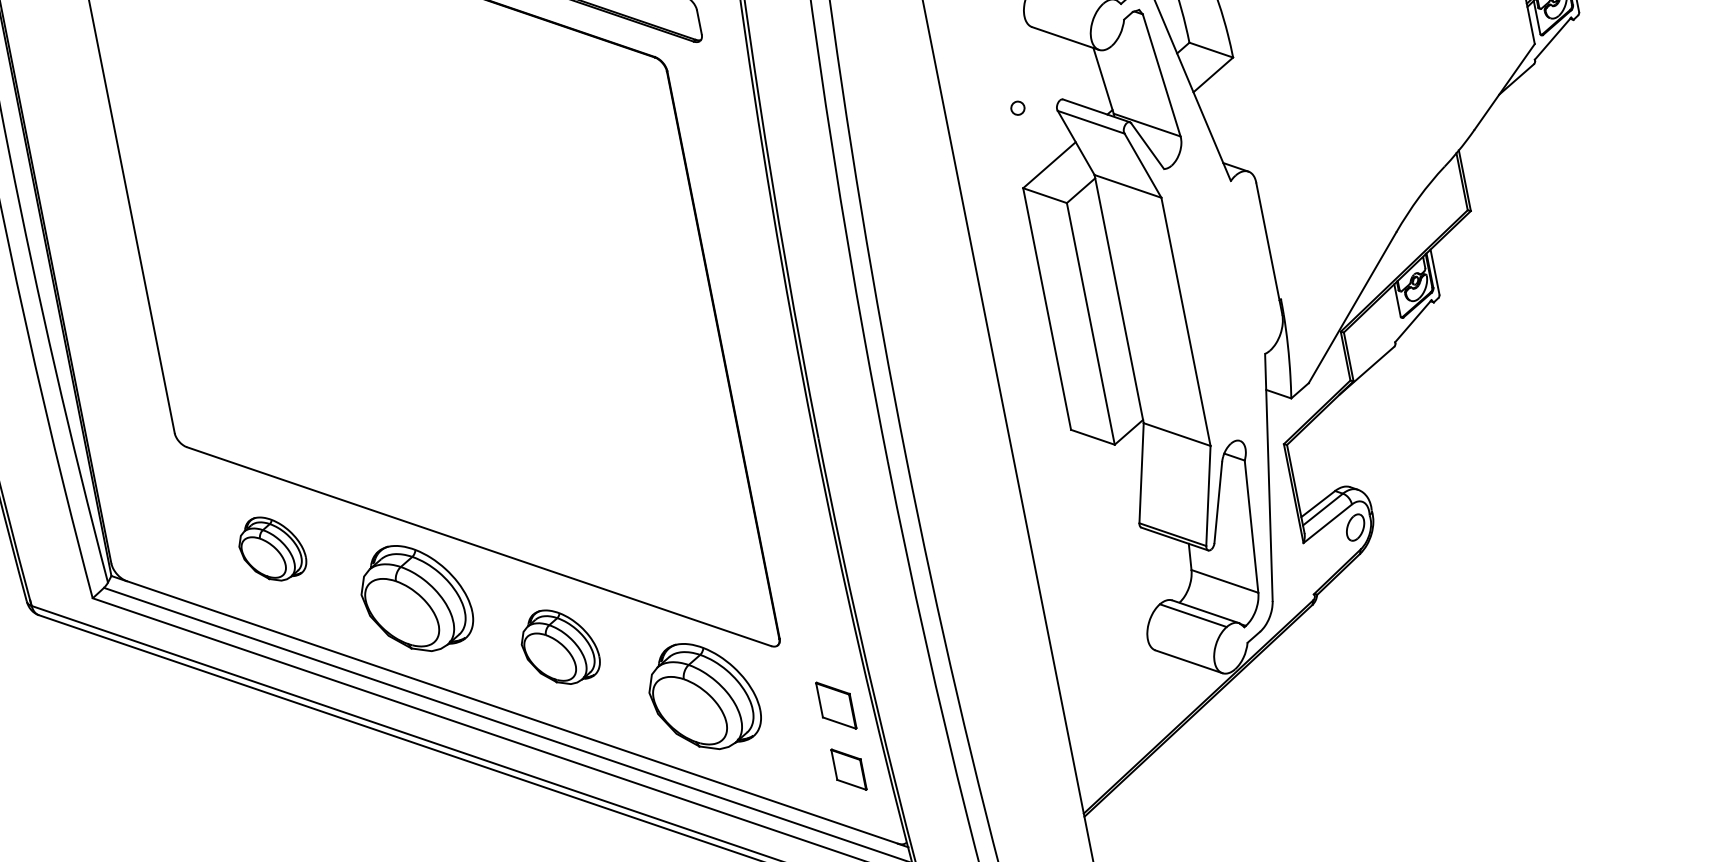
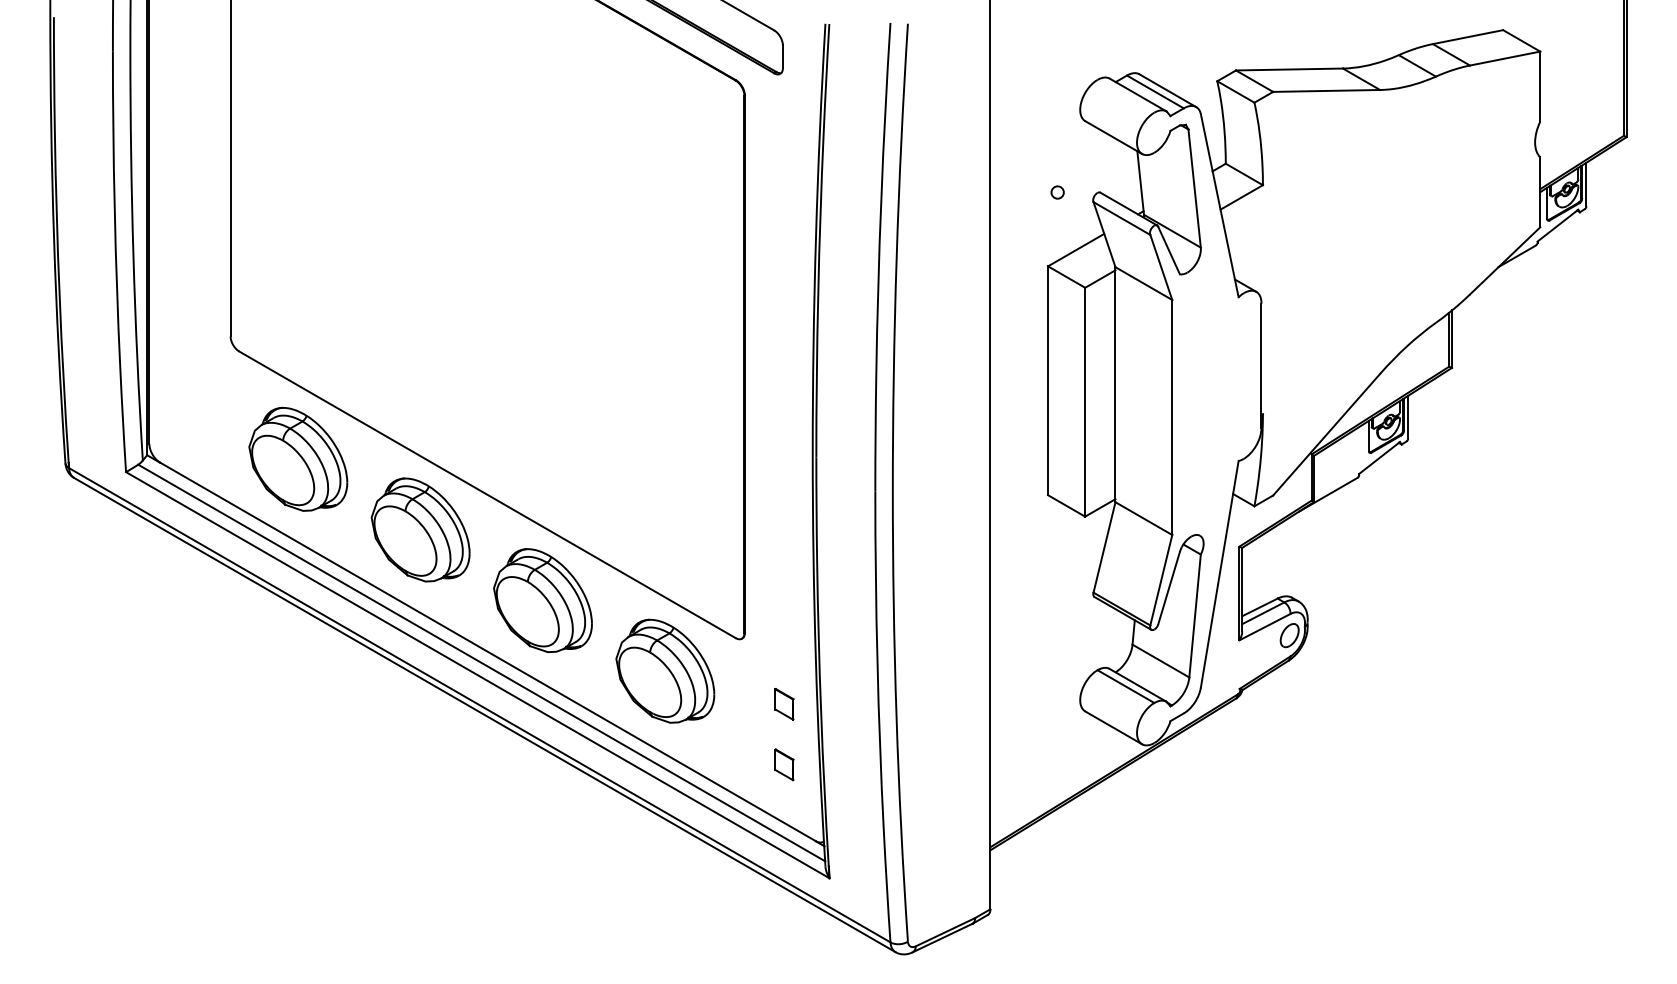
part: (271, 547) -> (298, 458), size x1.67
part: (559, 646) -> (542, 600), size x1.43
part: (836, 705) -> (784, 704), size x0.62
part: (849, 769) -> (784, 764), size x0.71

